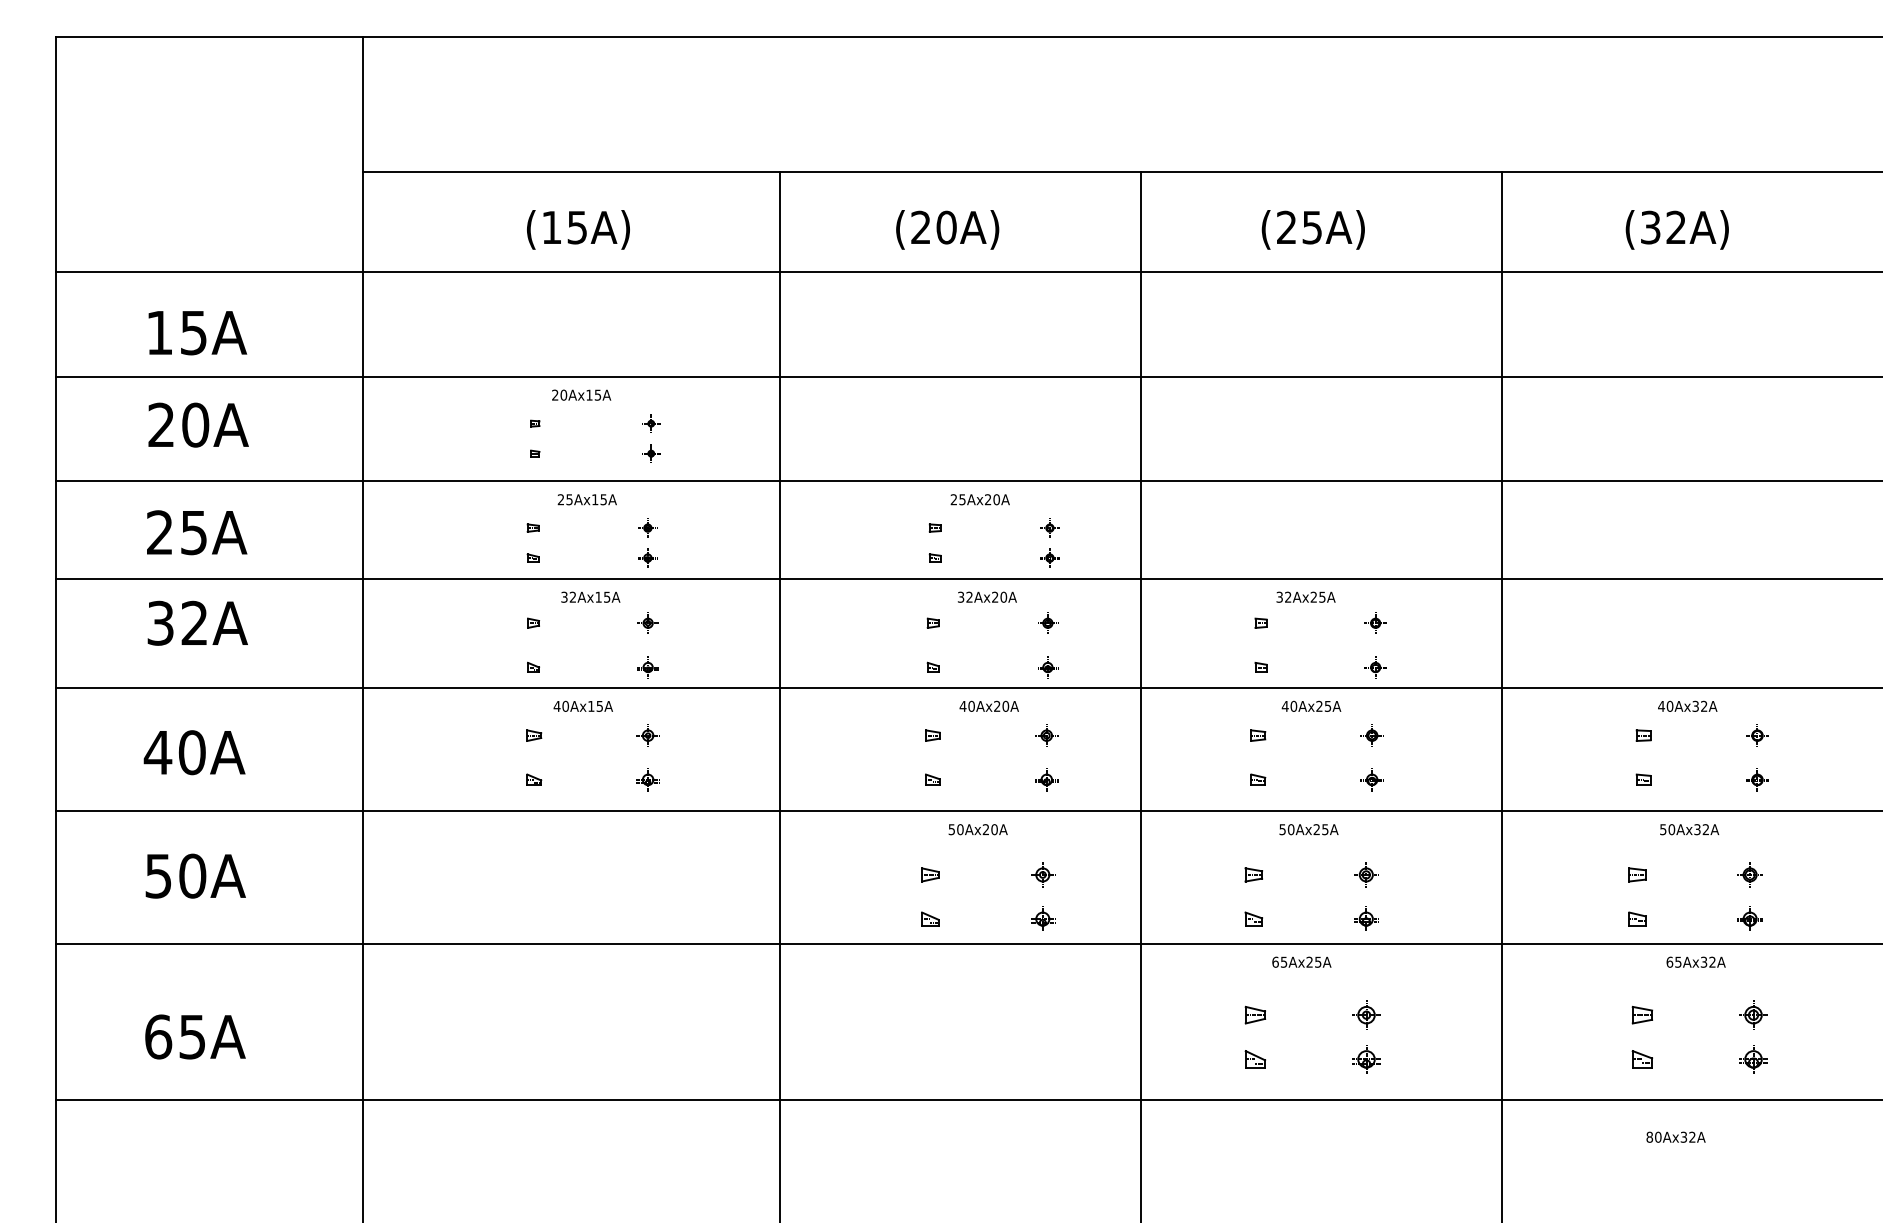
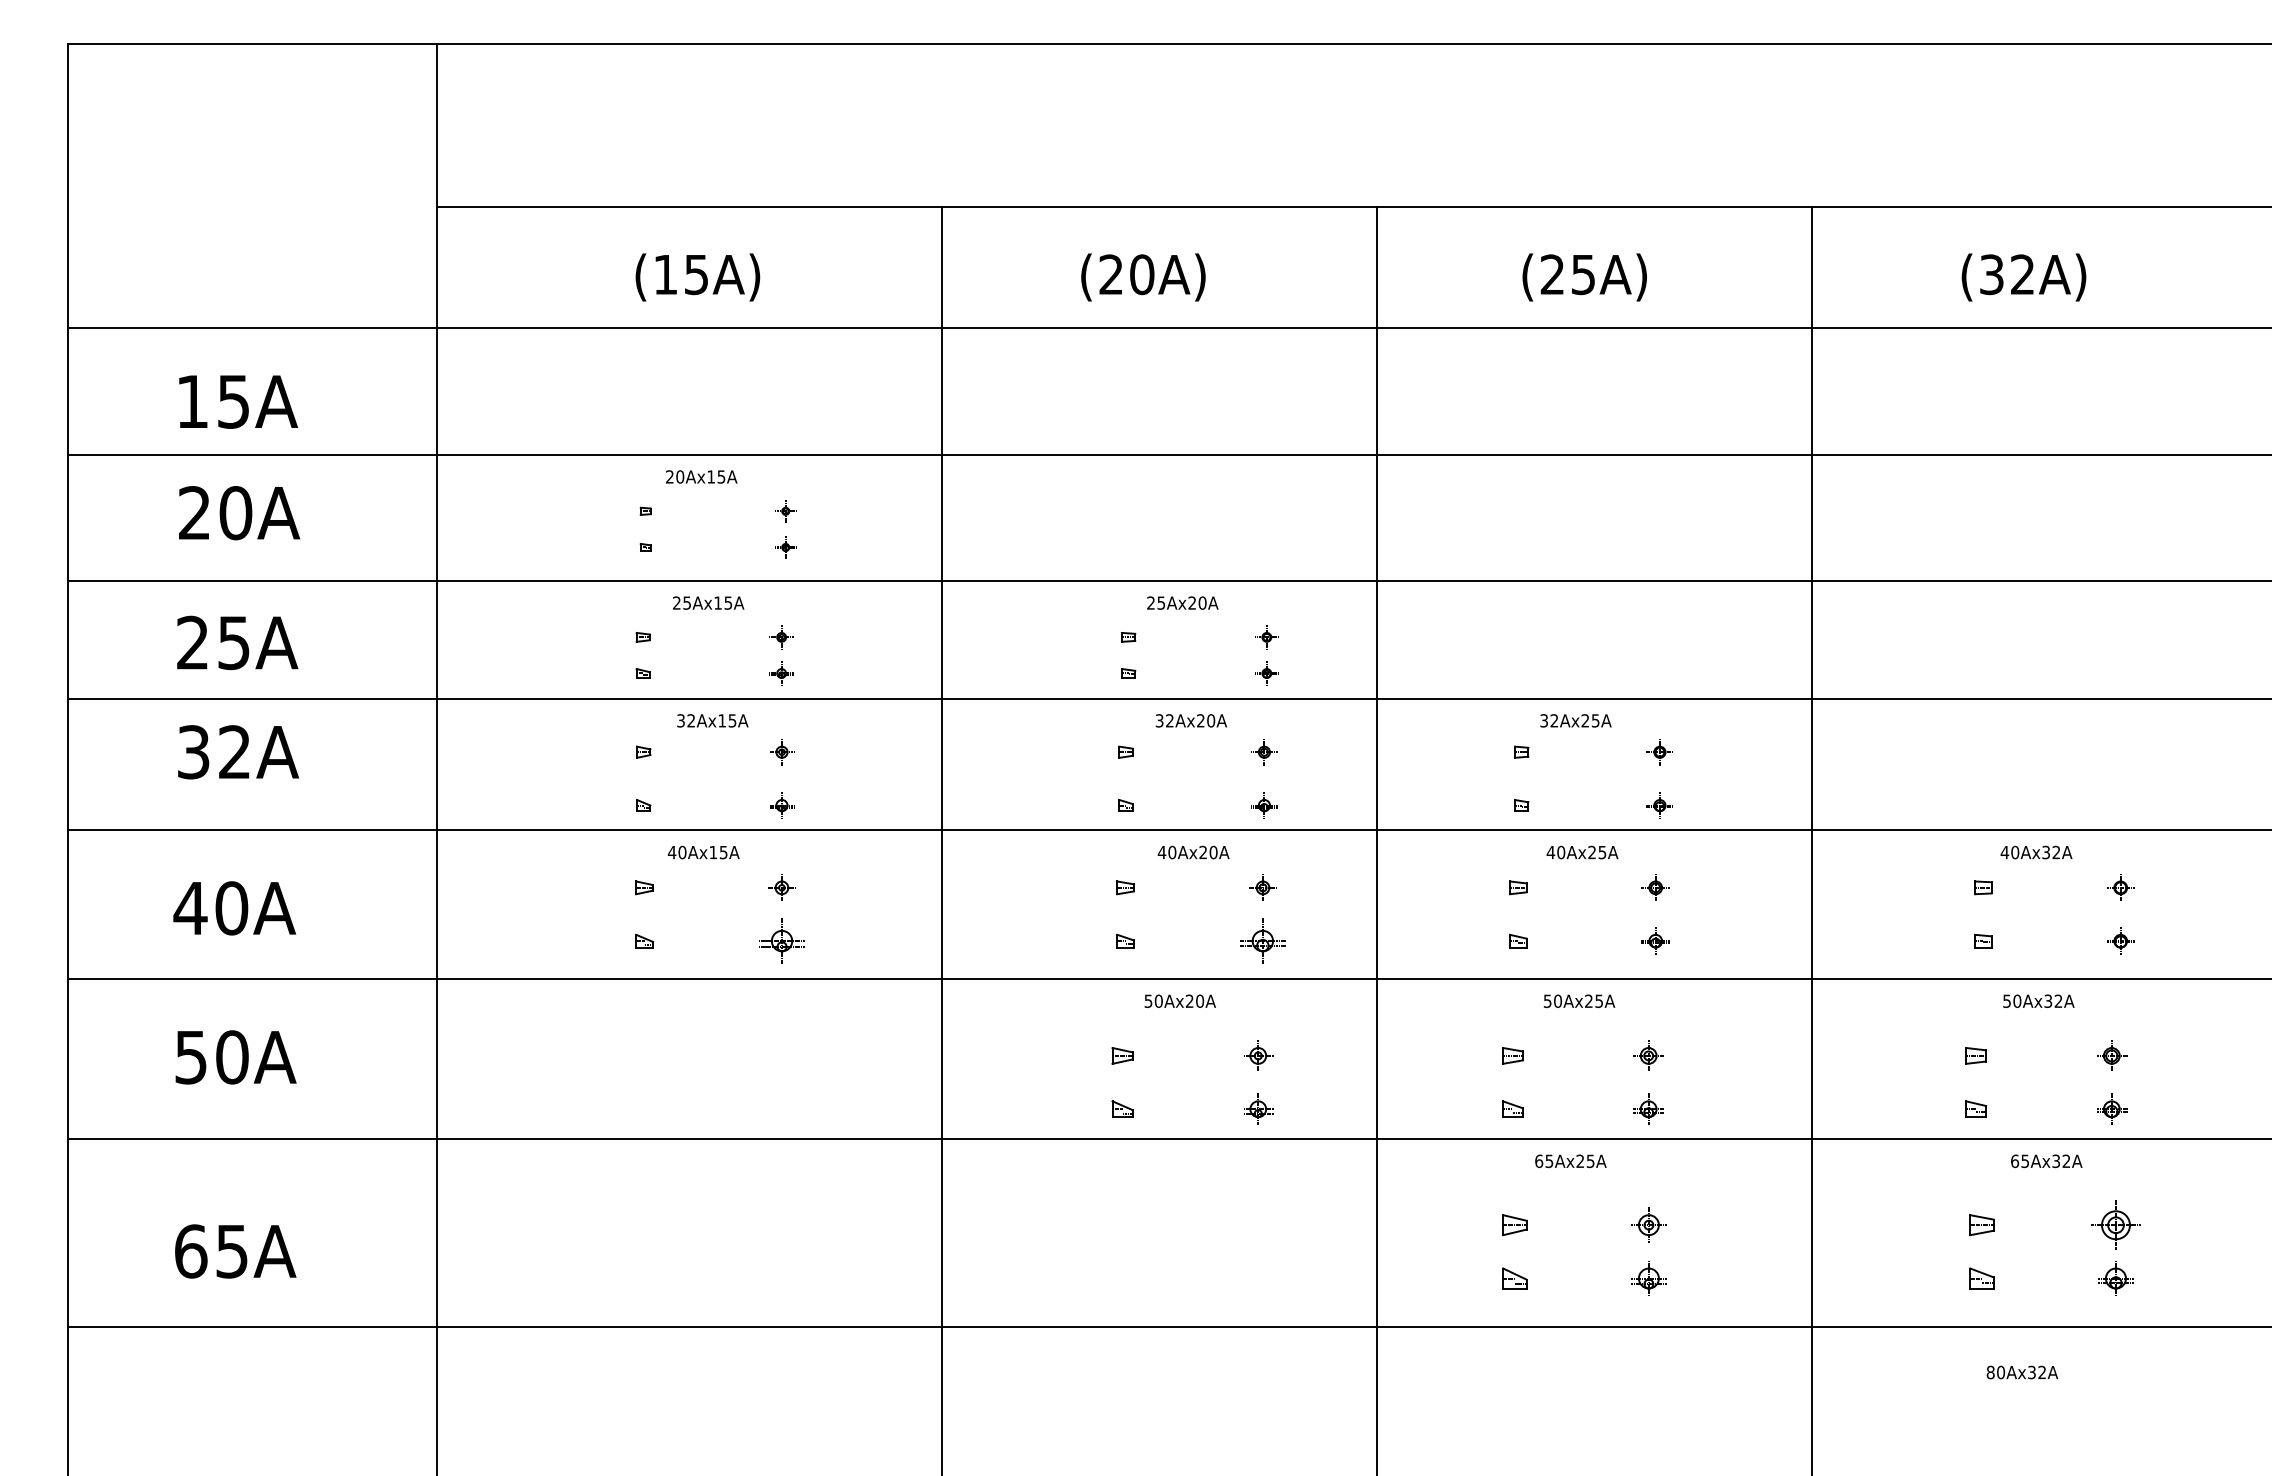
part: (647, 779) -> (781, 940), size x1.6
part: (1046, 779) -> (1262, 940), size x1.6
part: (1753, 1014) -> (2115, 1224), size x1.4

